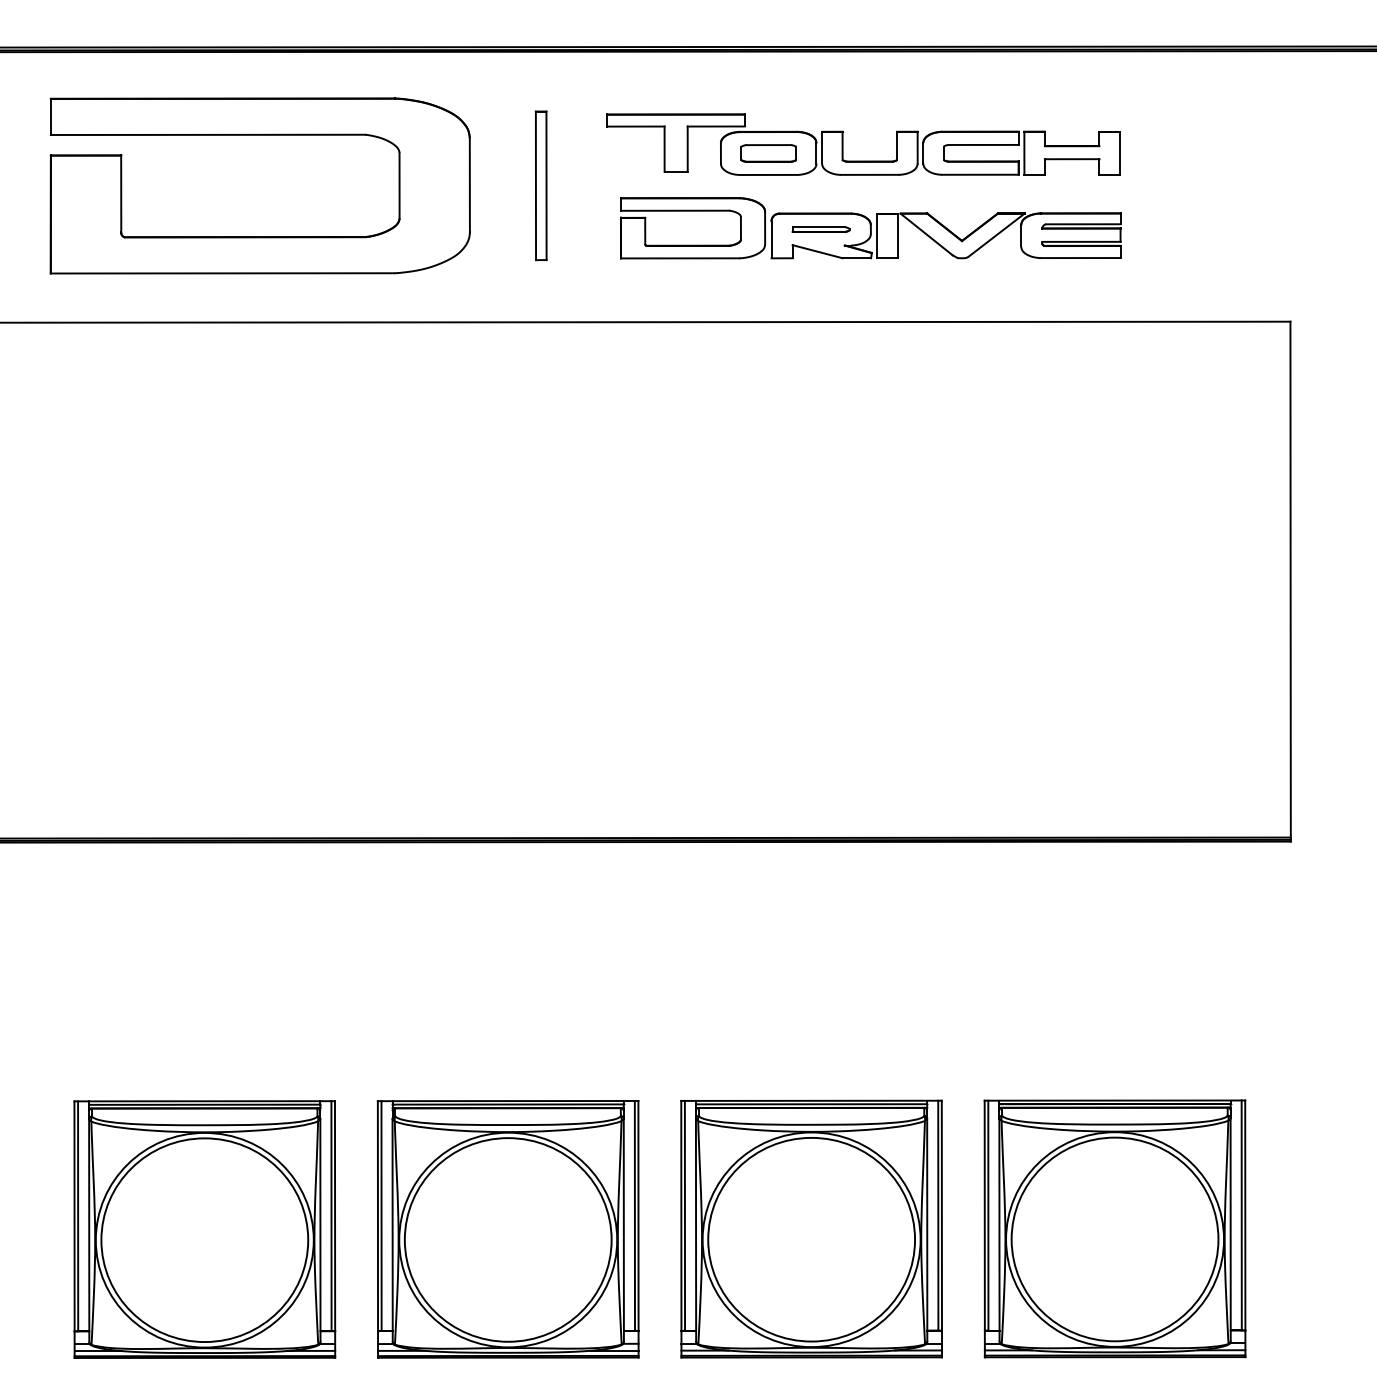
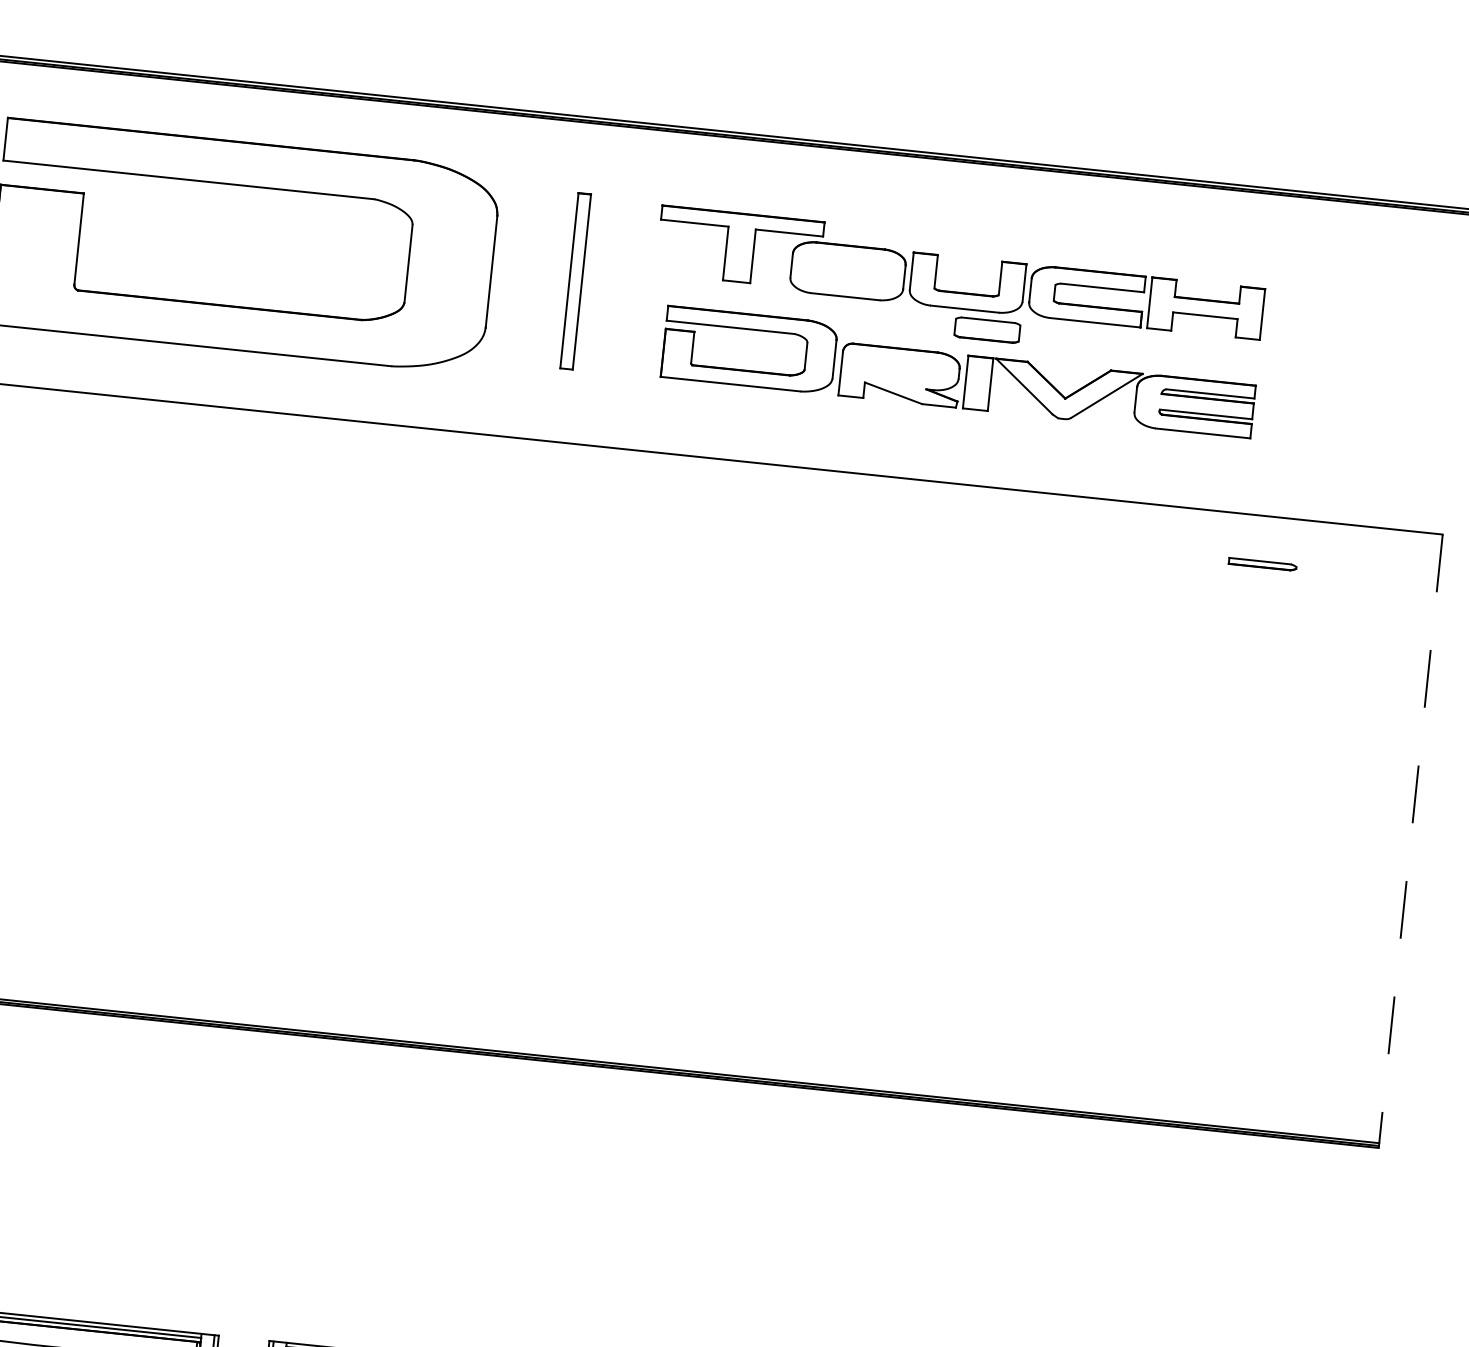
part: (768, 153) -> (987, 330), moved
part: (820, 229) -> (1261, 564), moved
line: (1290, 581) -> (1410, 841), solid -> dashed

